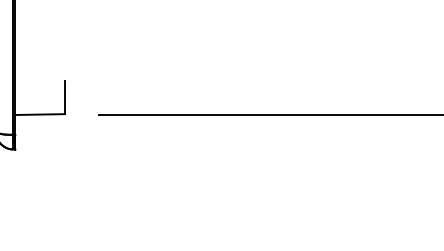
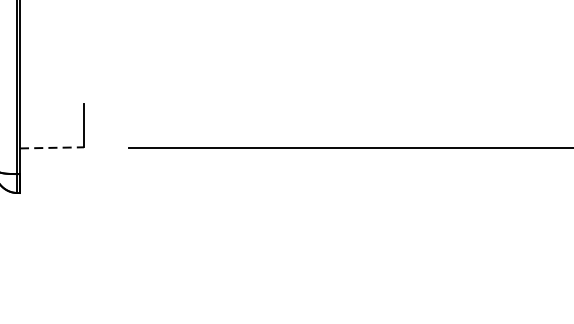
line: (40, 114) -> (52, 147), solid -> dashed

